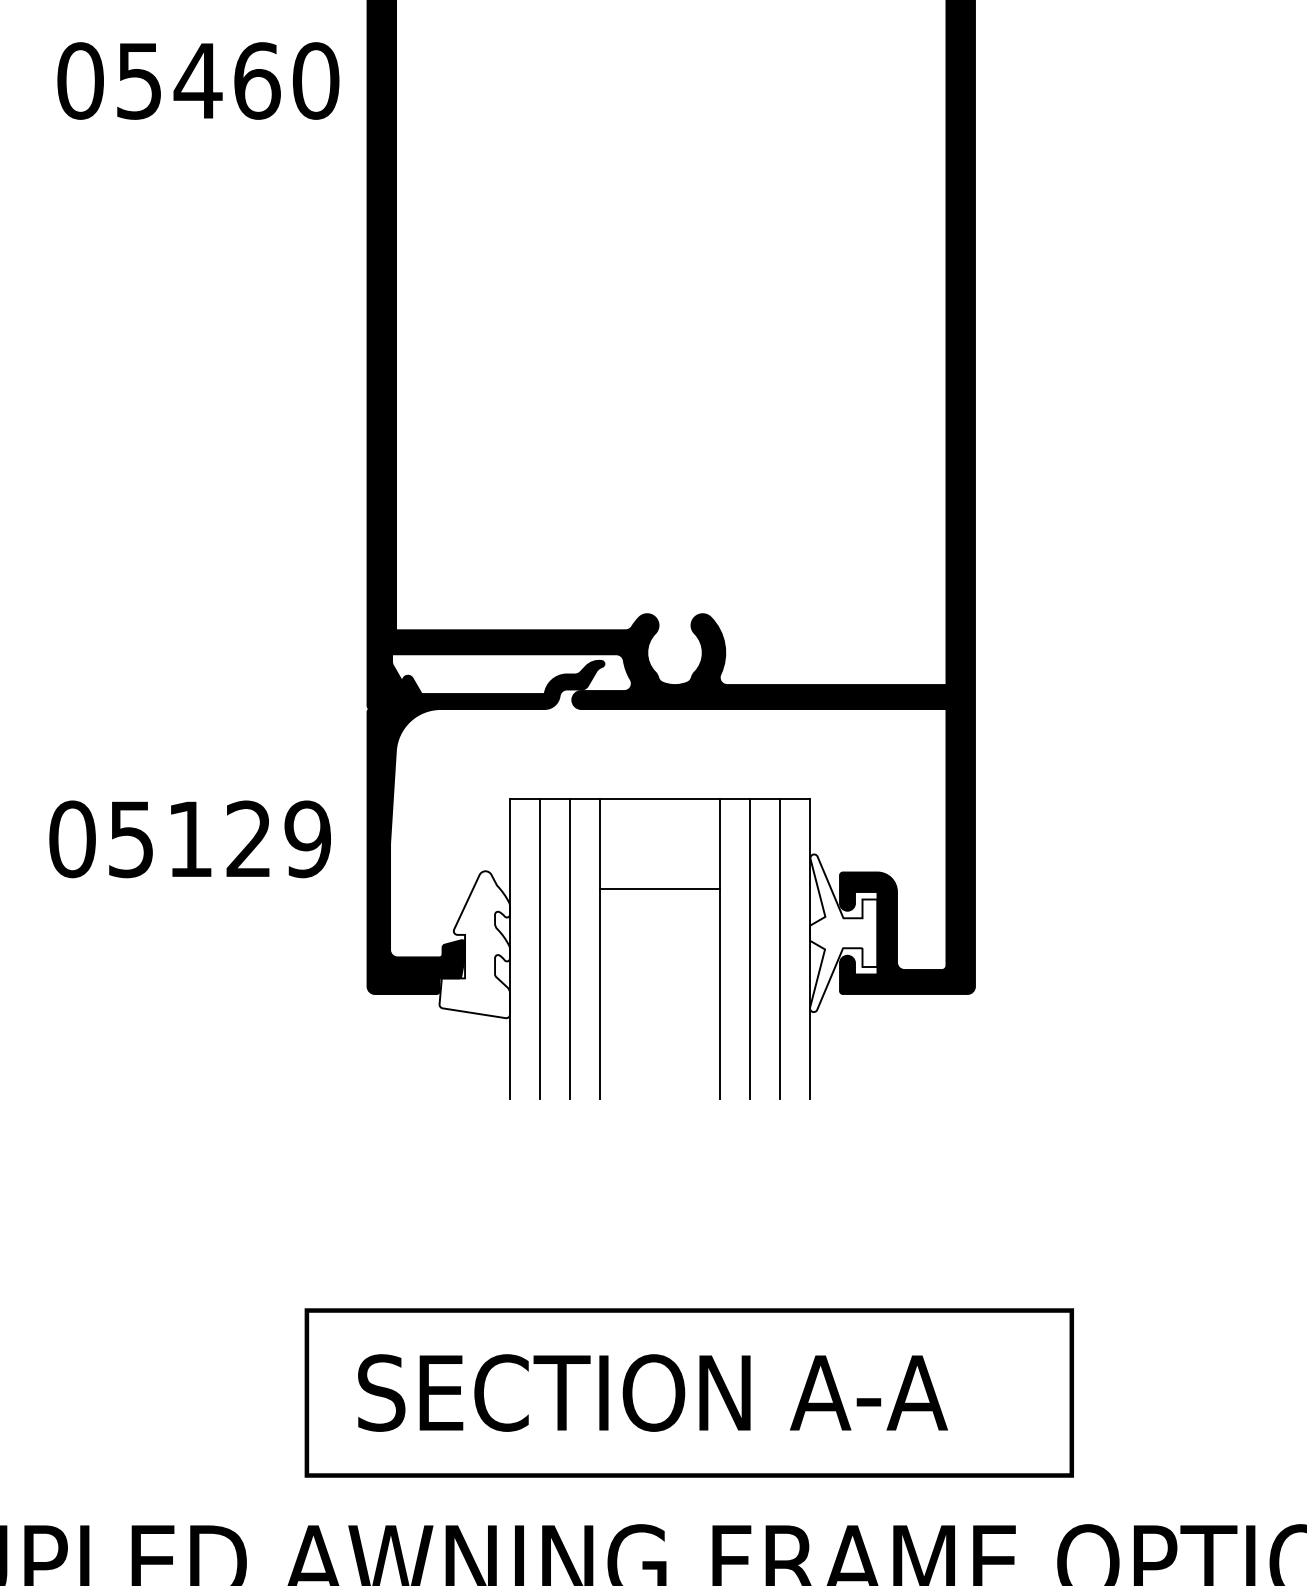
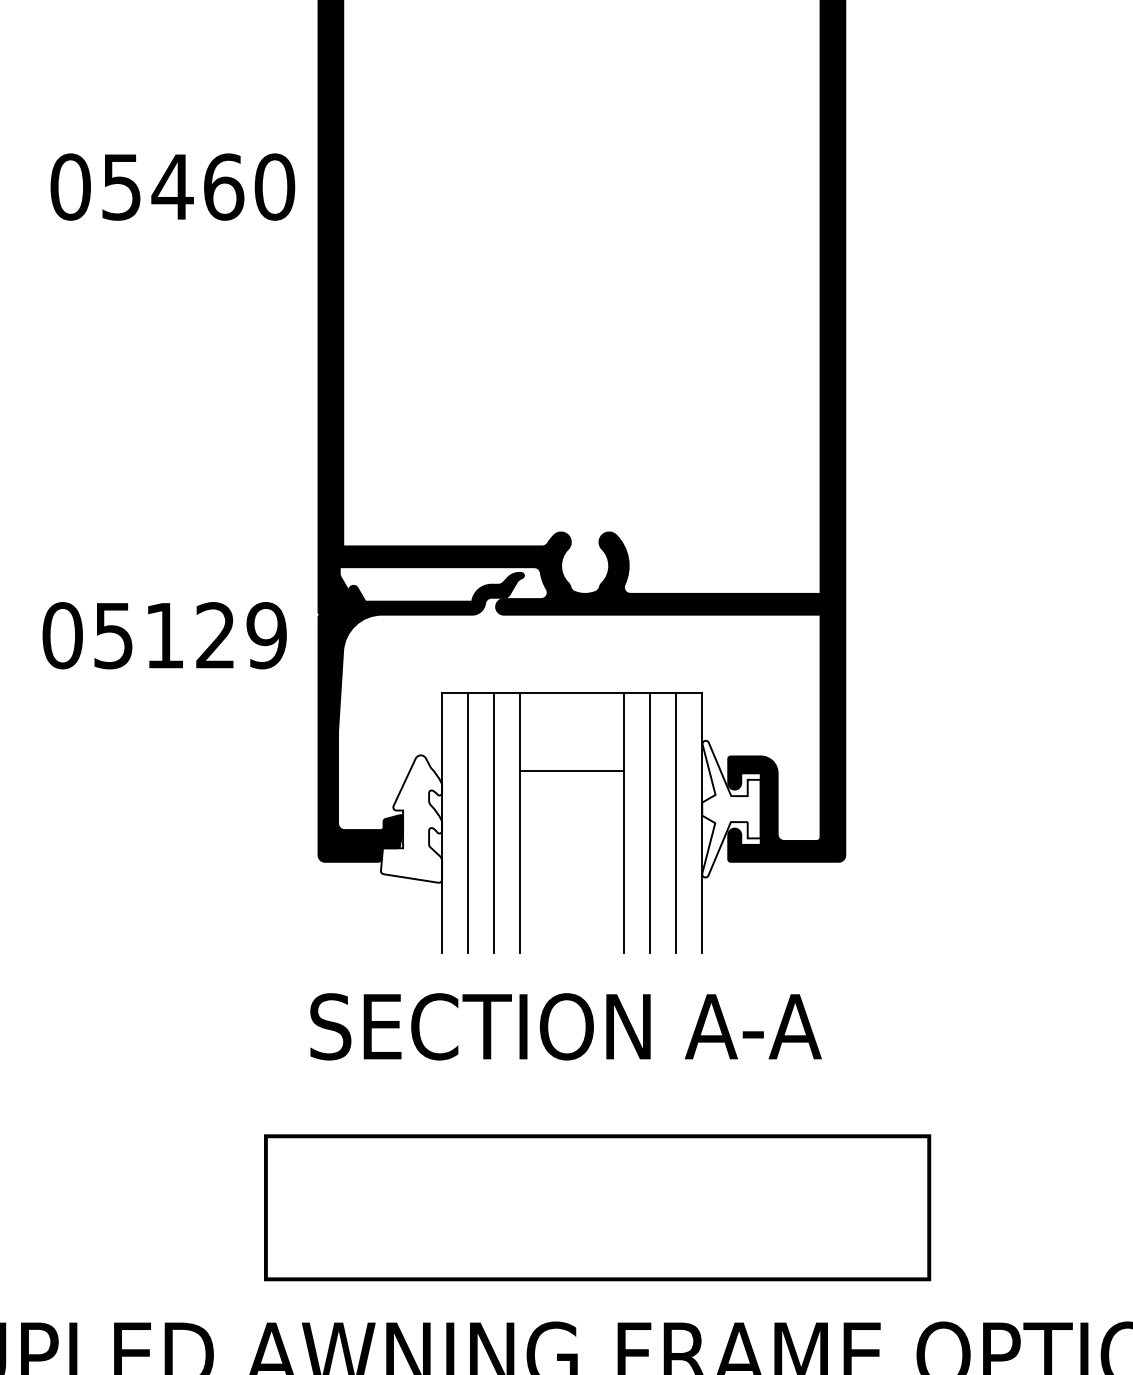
text: (197, 80) -> (172, 186), moved
text: (189, 839) -> (164, 635), moved
text: (652, 1392) -> (565, 1026), moved

